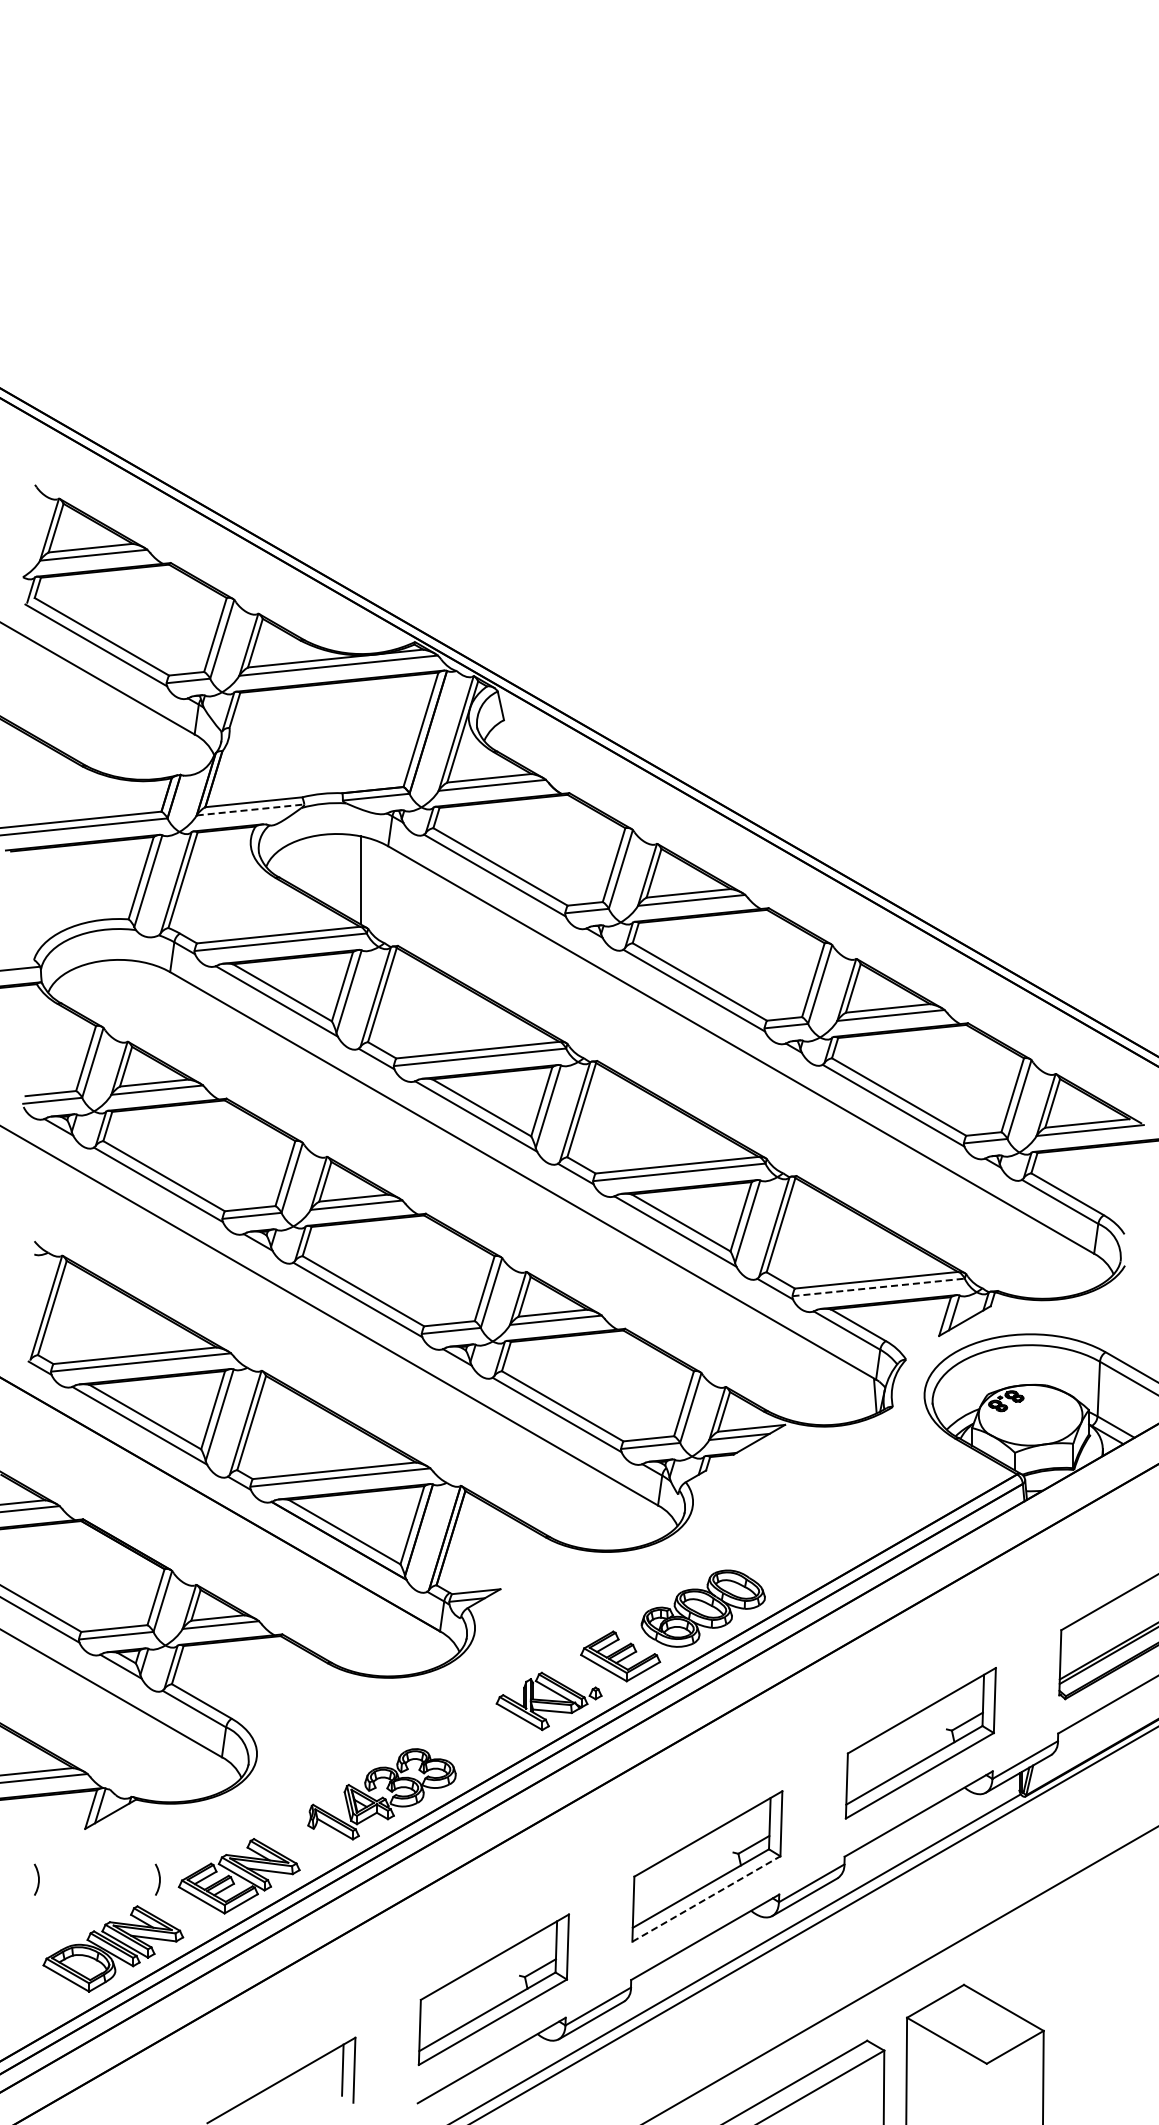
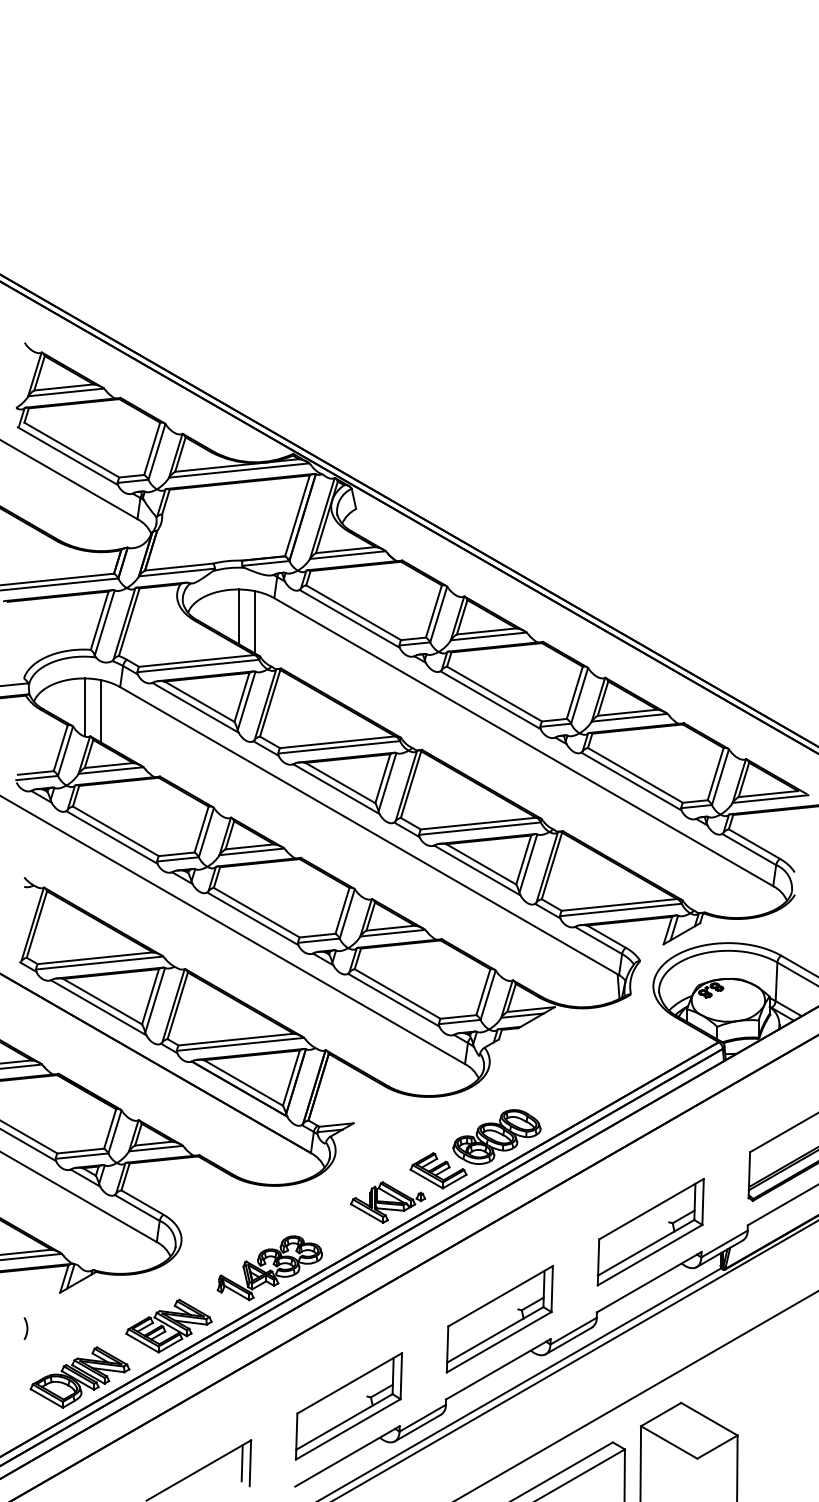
line: (251, 809) -> (177, 572), dashed -> solid
line: (337, 872) -> (238, 616), added
line: (119, 1000) -> (84, 707), added
line: (142, 1006) -> (100, 711), added
line: (878, 1287) -> (620, 910), dashed -> solid
curve: (159, 1879) -> (112, 1328), removed
line: (706, 1898) -> (499, 1341), dashed -> solid

